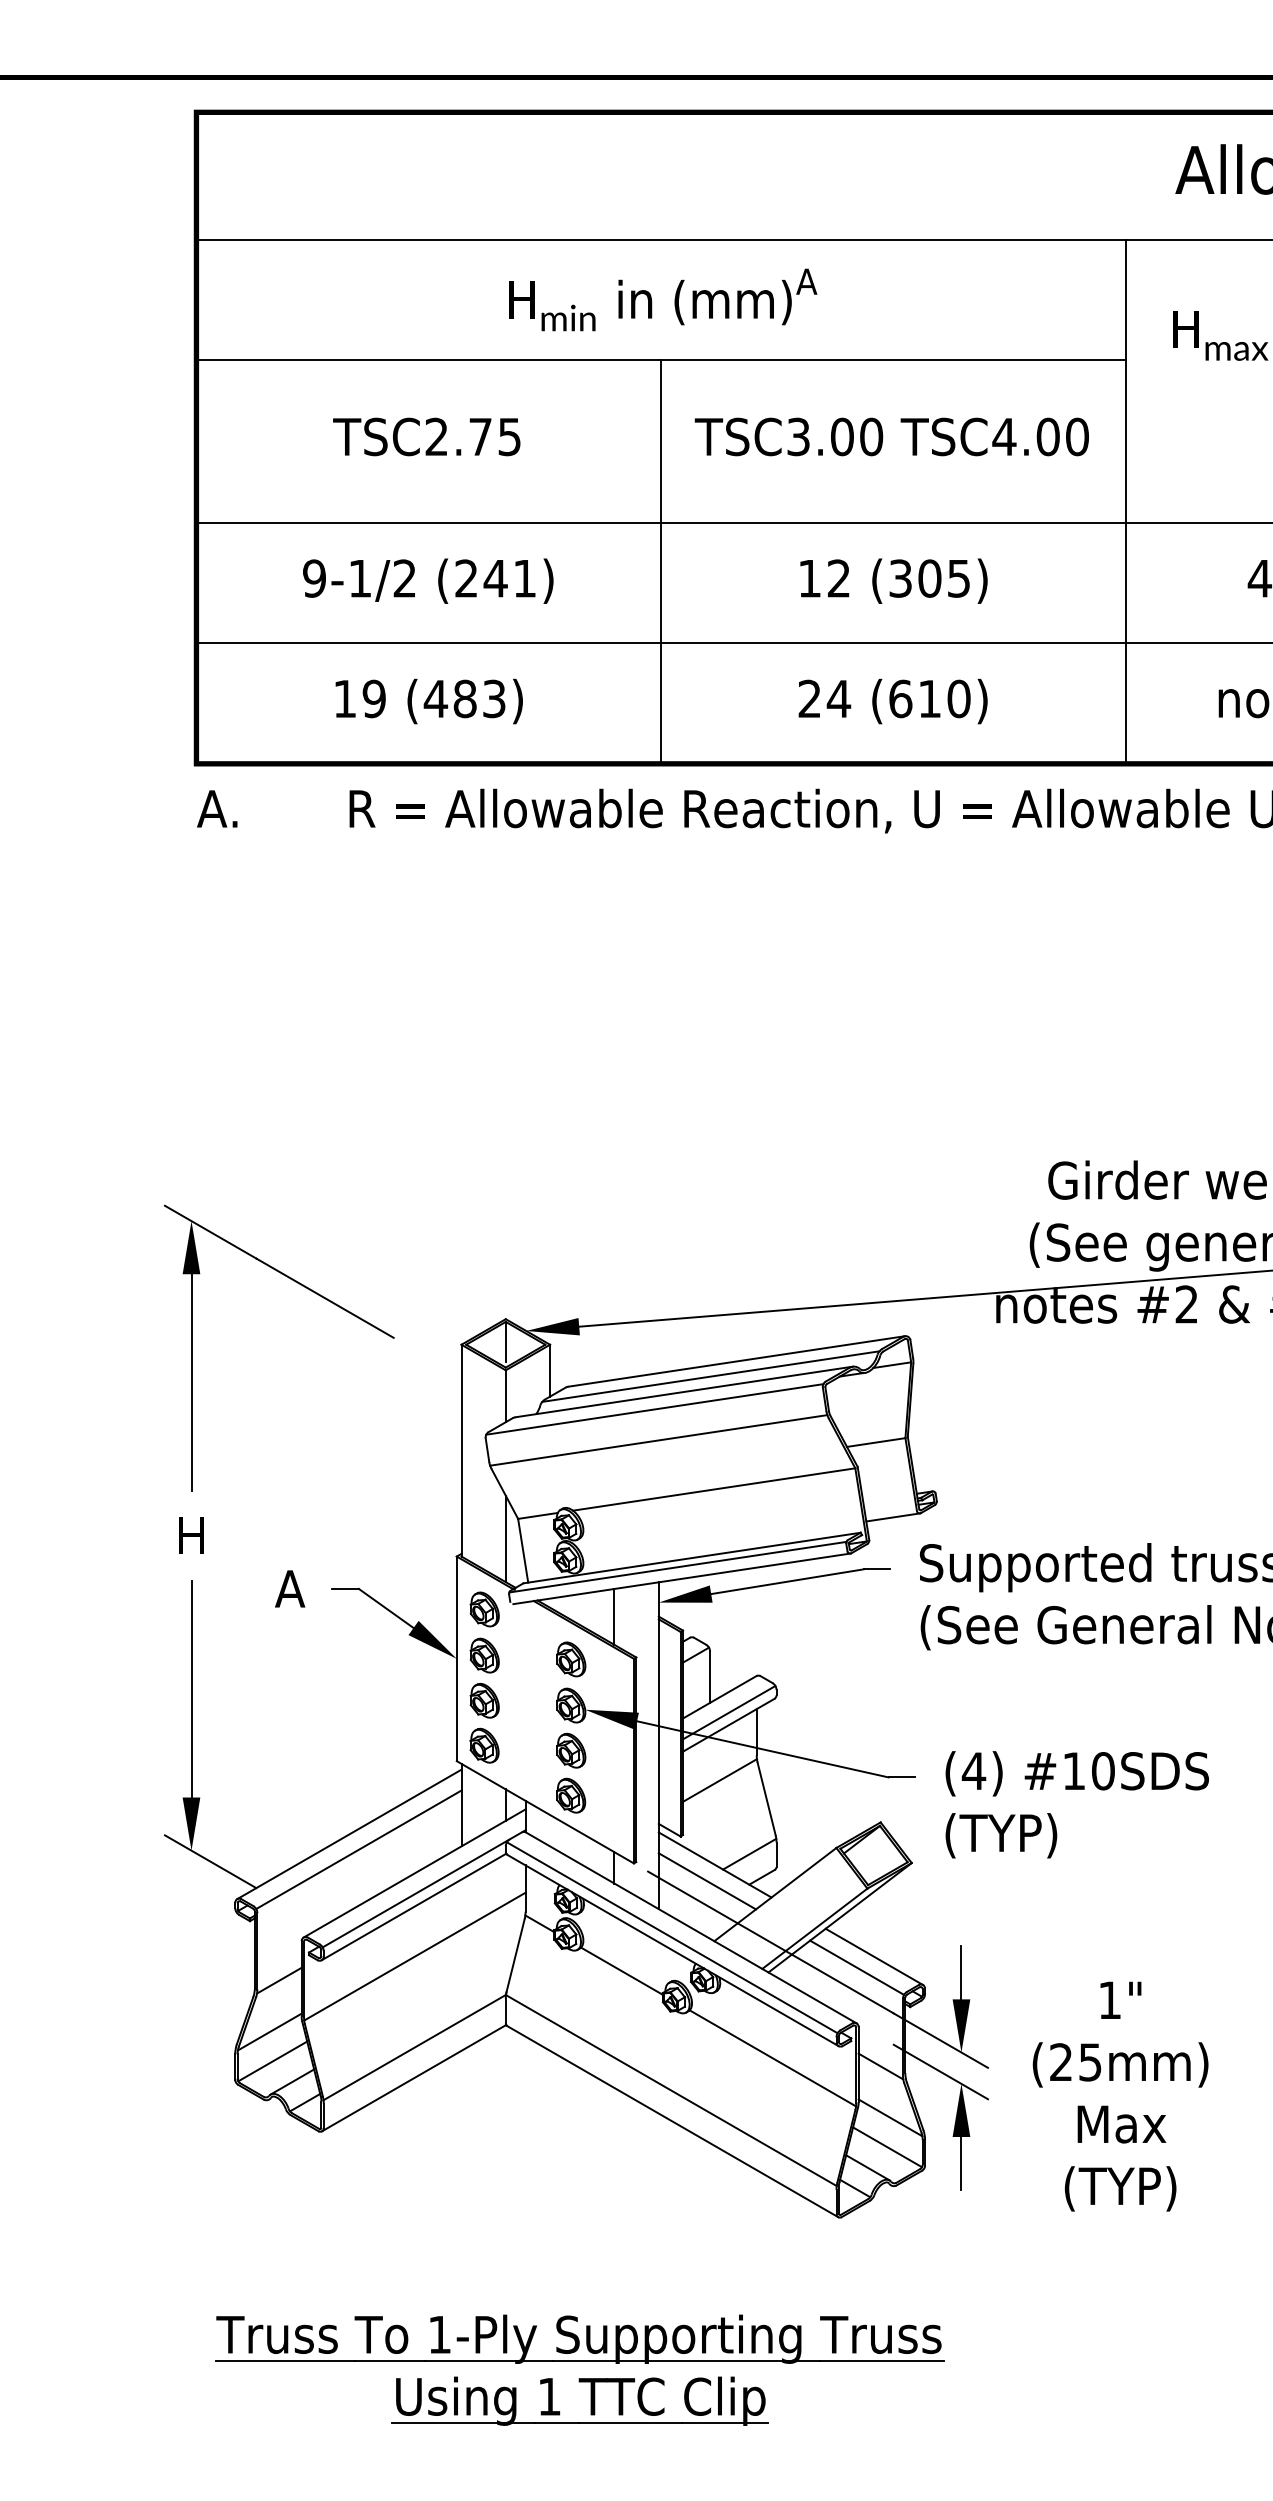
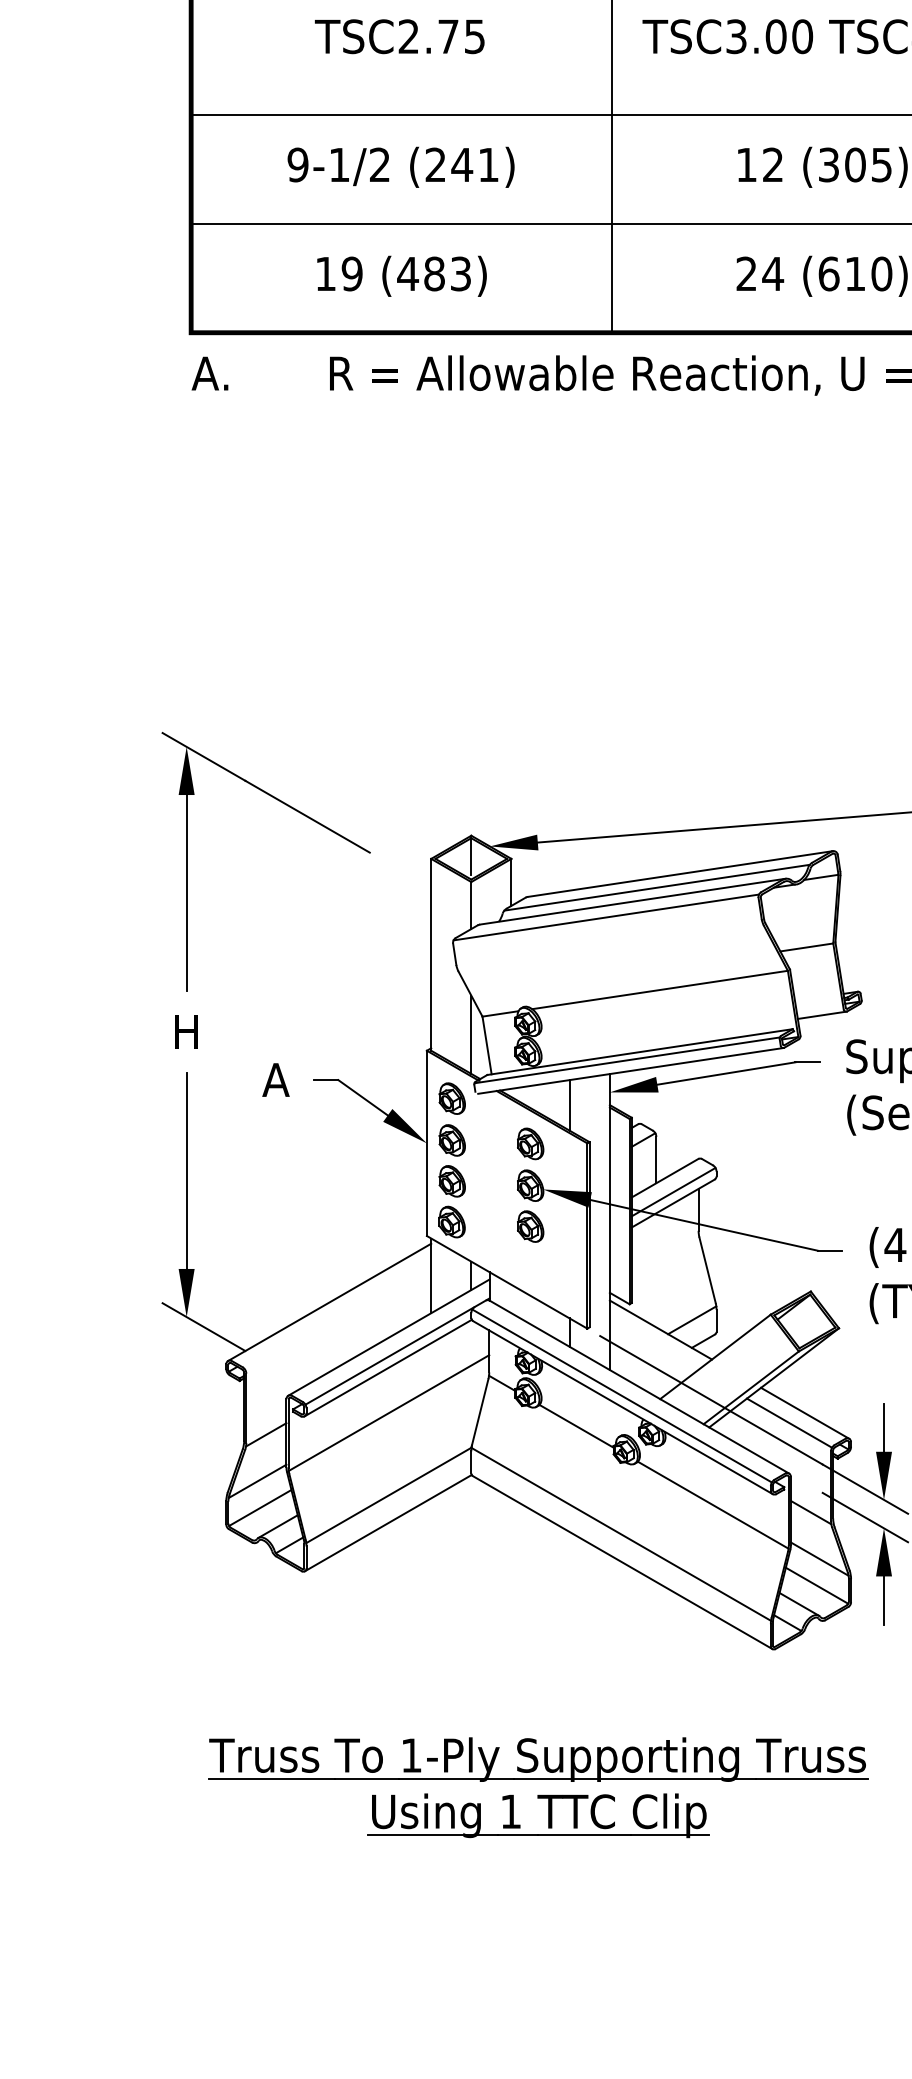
line: (658, 1440) -> (609, 945), removed
line: (719, 1780) -> (664, 1253), removed
part: (571, 1795) -> (530, 1267), removed
line: (358, 1849) -> (337, 1316), removed
line: (707, 1881) -> (654, 1345), removed

